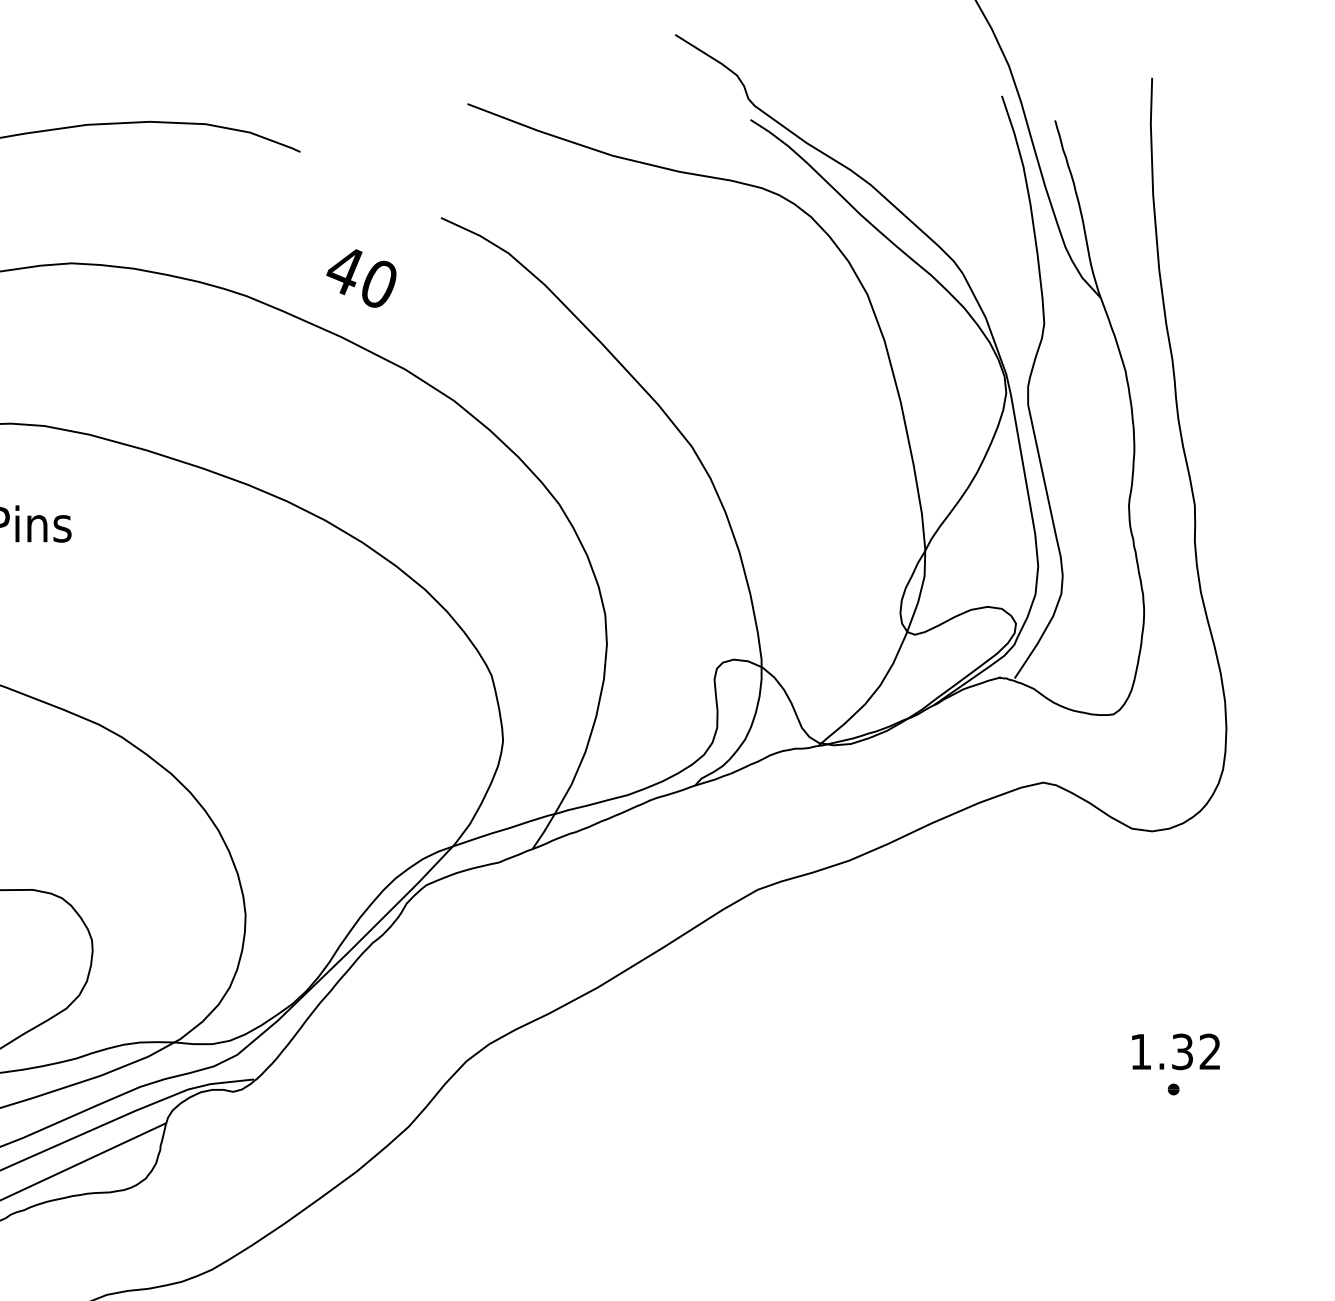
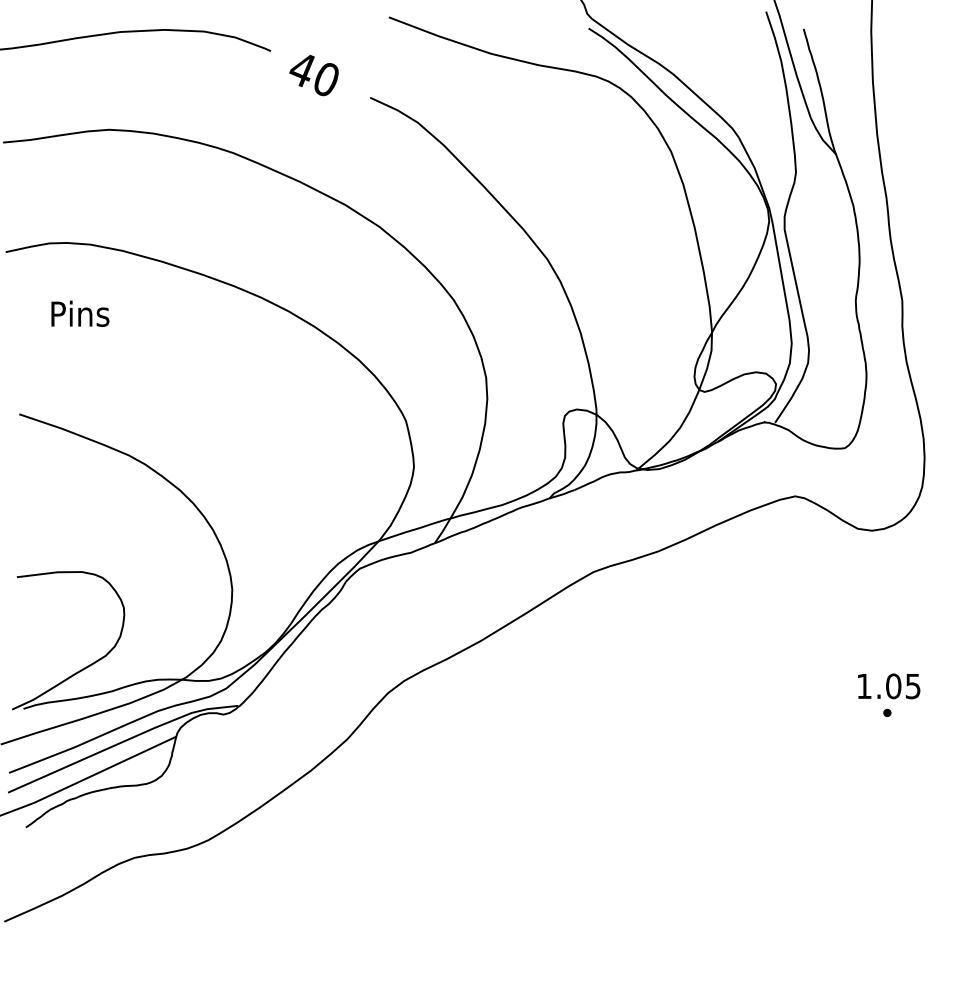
text: (360, 278) -> (313, 75), moved
text: (1196, 1052) -> (903, 686), 1.32 -> 1.05

